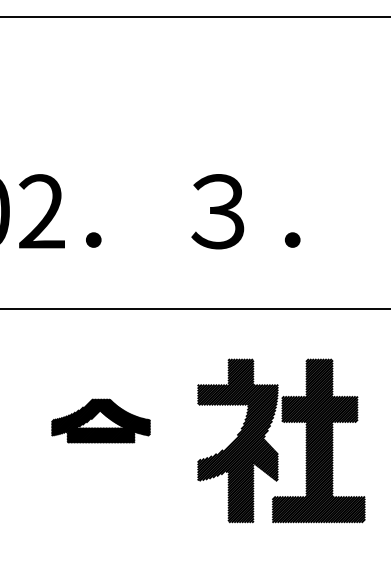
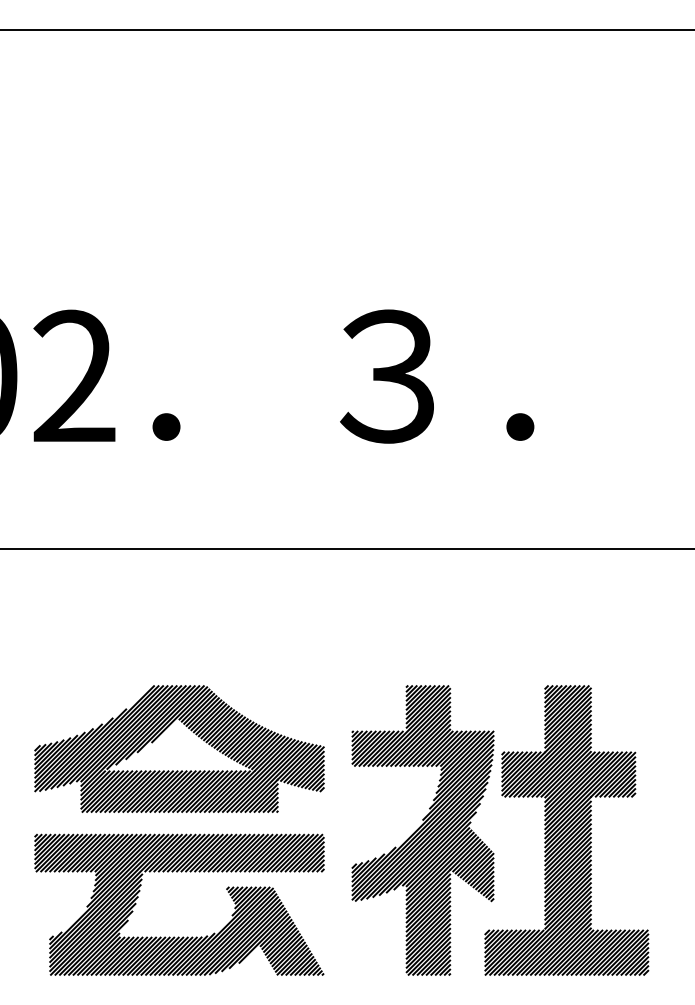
part: (100, 420) -> (178, 747), size x1.67
part: (273, 448) -> (486, 843), moved
part: (100, 490) -> (178, 872), added

